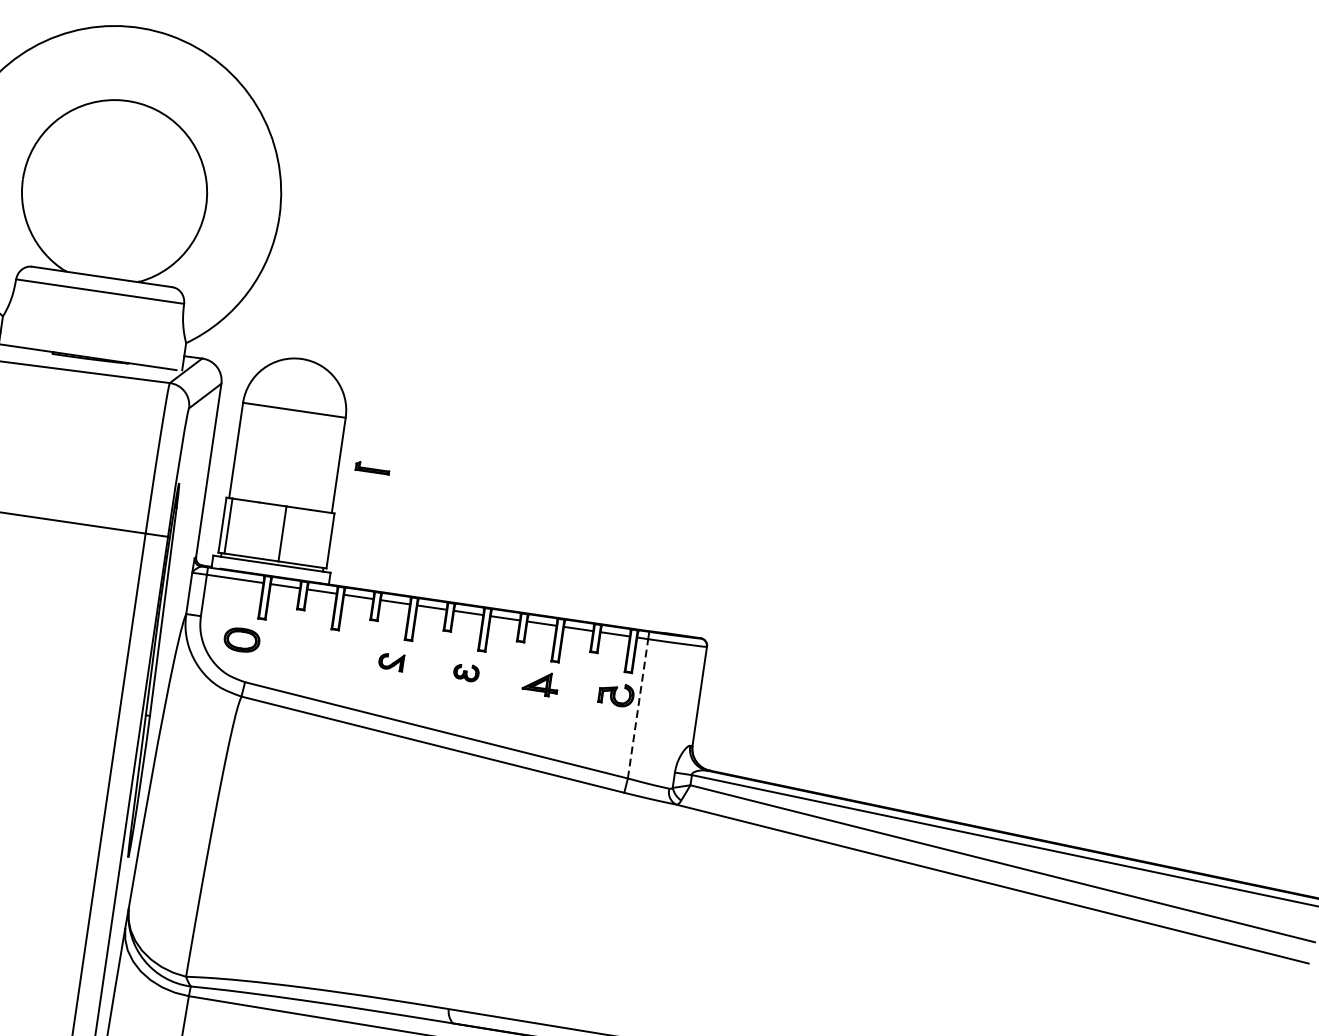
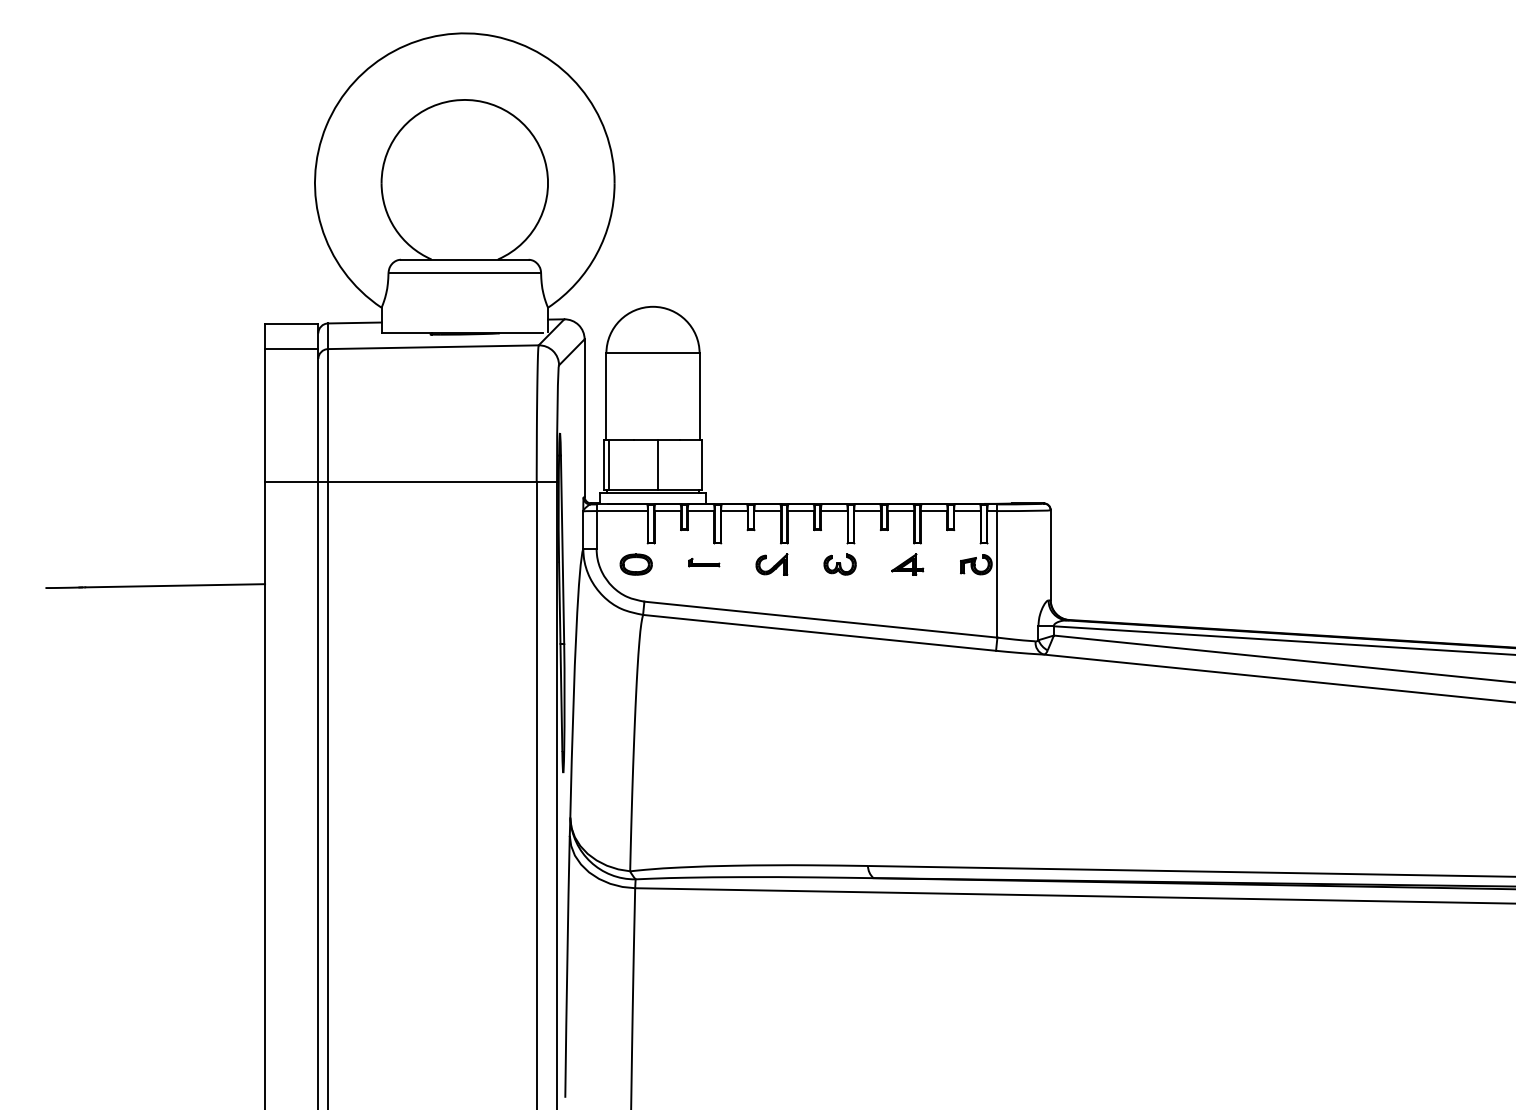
part: (373, 467) -> (704, 562), moved
part: (390, 661) -> (771, 564), size x1.43
part: (465, 672) -> (839, 564), size x1.43
line: (638, 707) -> (997, 573), dashed -> solid

